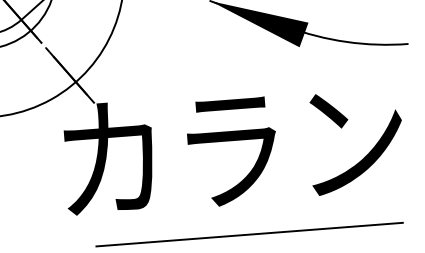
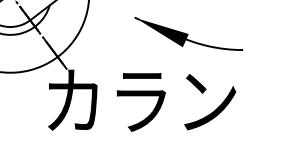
line: (250, 234) -> (147, 148), removed

